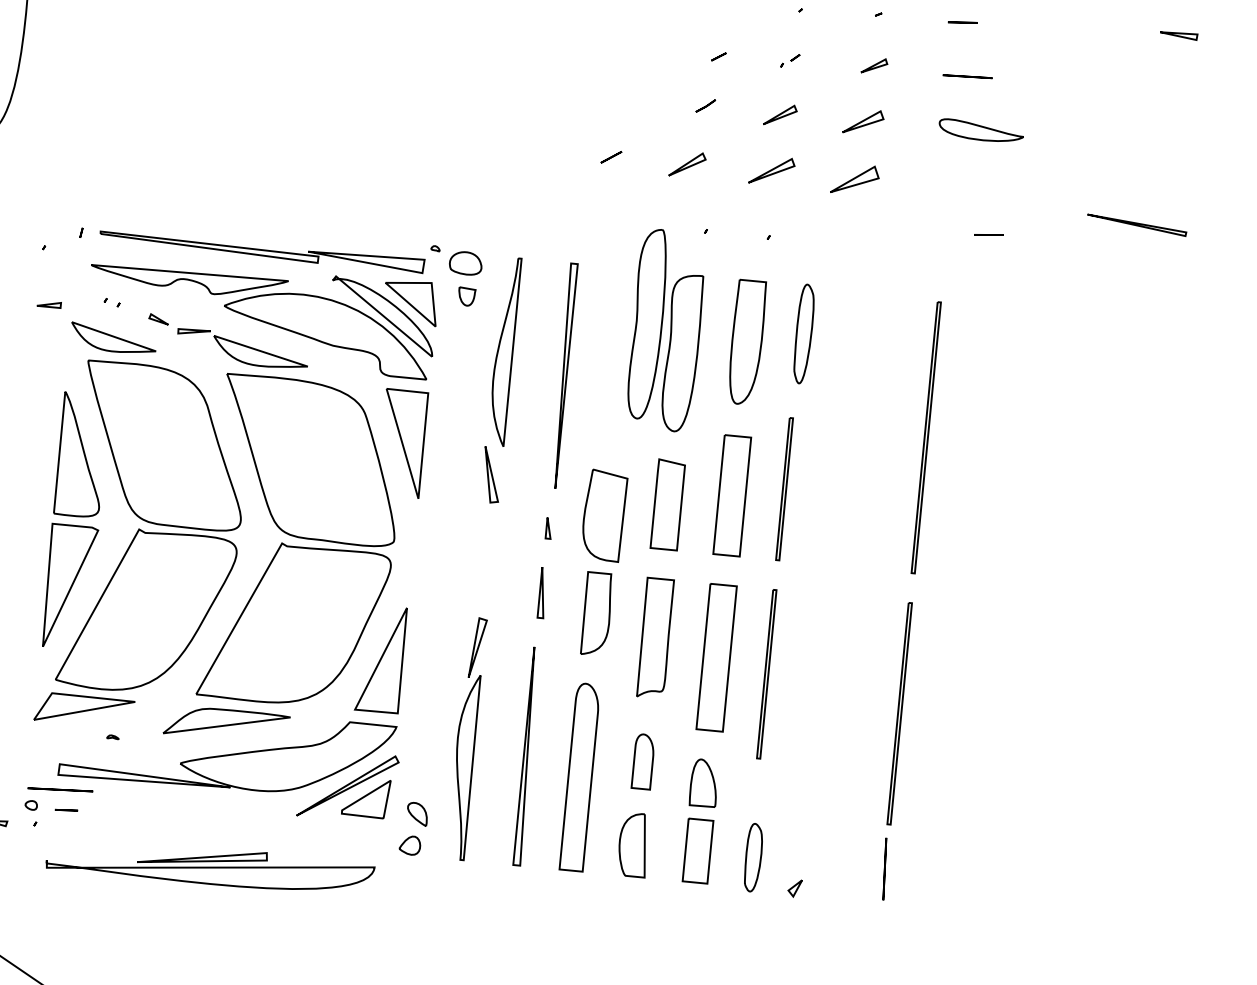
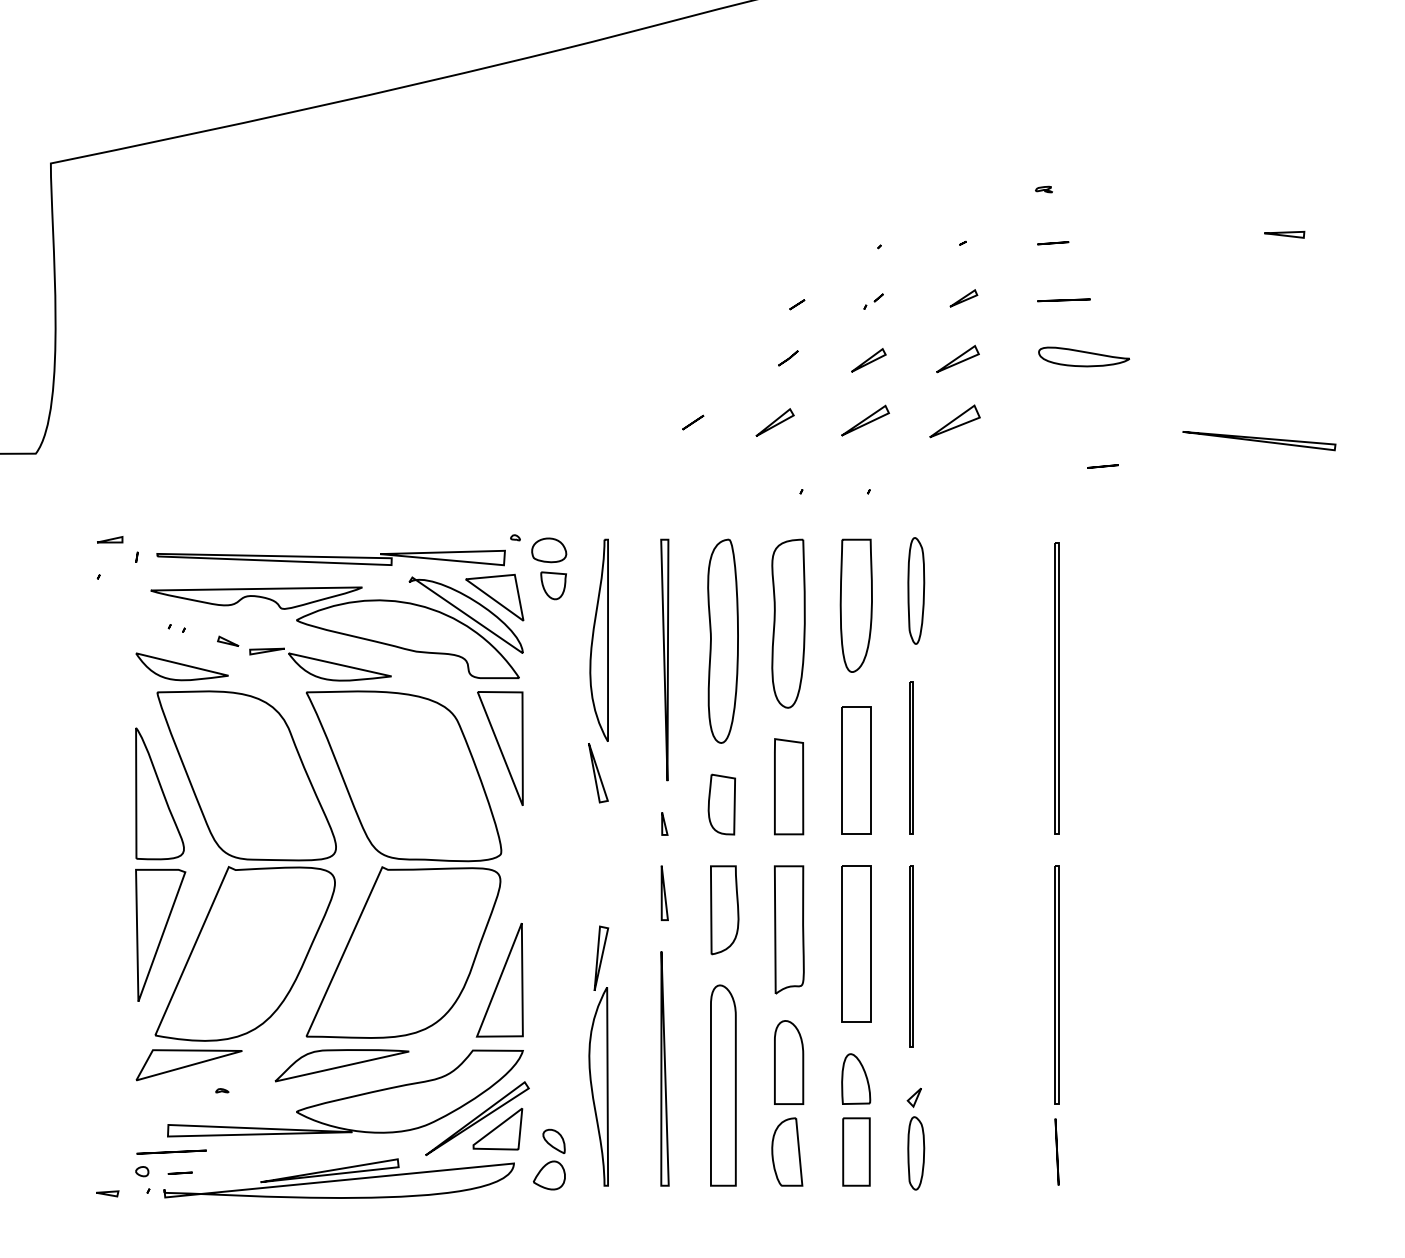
part: (1136, 225) -> (1259, 441), size x1.43
part: (466, 296) -> (553, 585), size x1.43
part: (49, 304) -> (110, 539), moved
part: (647, 323) -> (722, 640), moved
part: (603, 515) -> (721, 804), size x0.62
part: (643, 761) -> (789, 1062), size x1.43
part: (410, 845) -> (549, 1175), size x1.43
part: (209, 865) -> (338, 1178), moved
part: (794, 888) -> (913, 1097), moved

